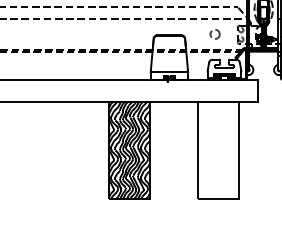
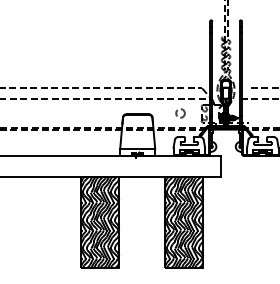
hatch: (218, 149) -> (183, 221), added

